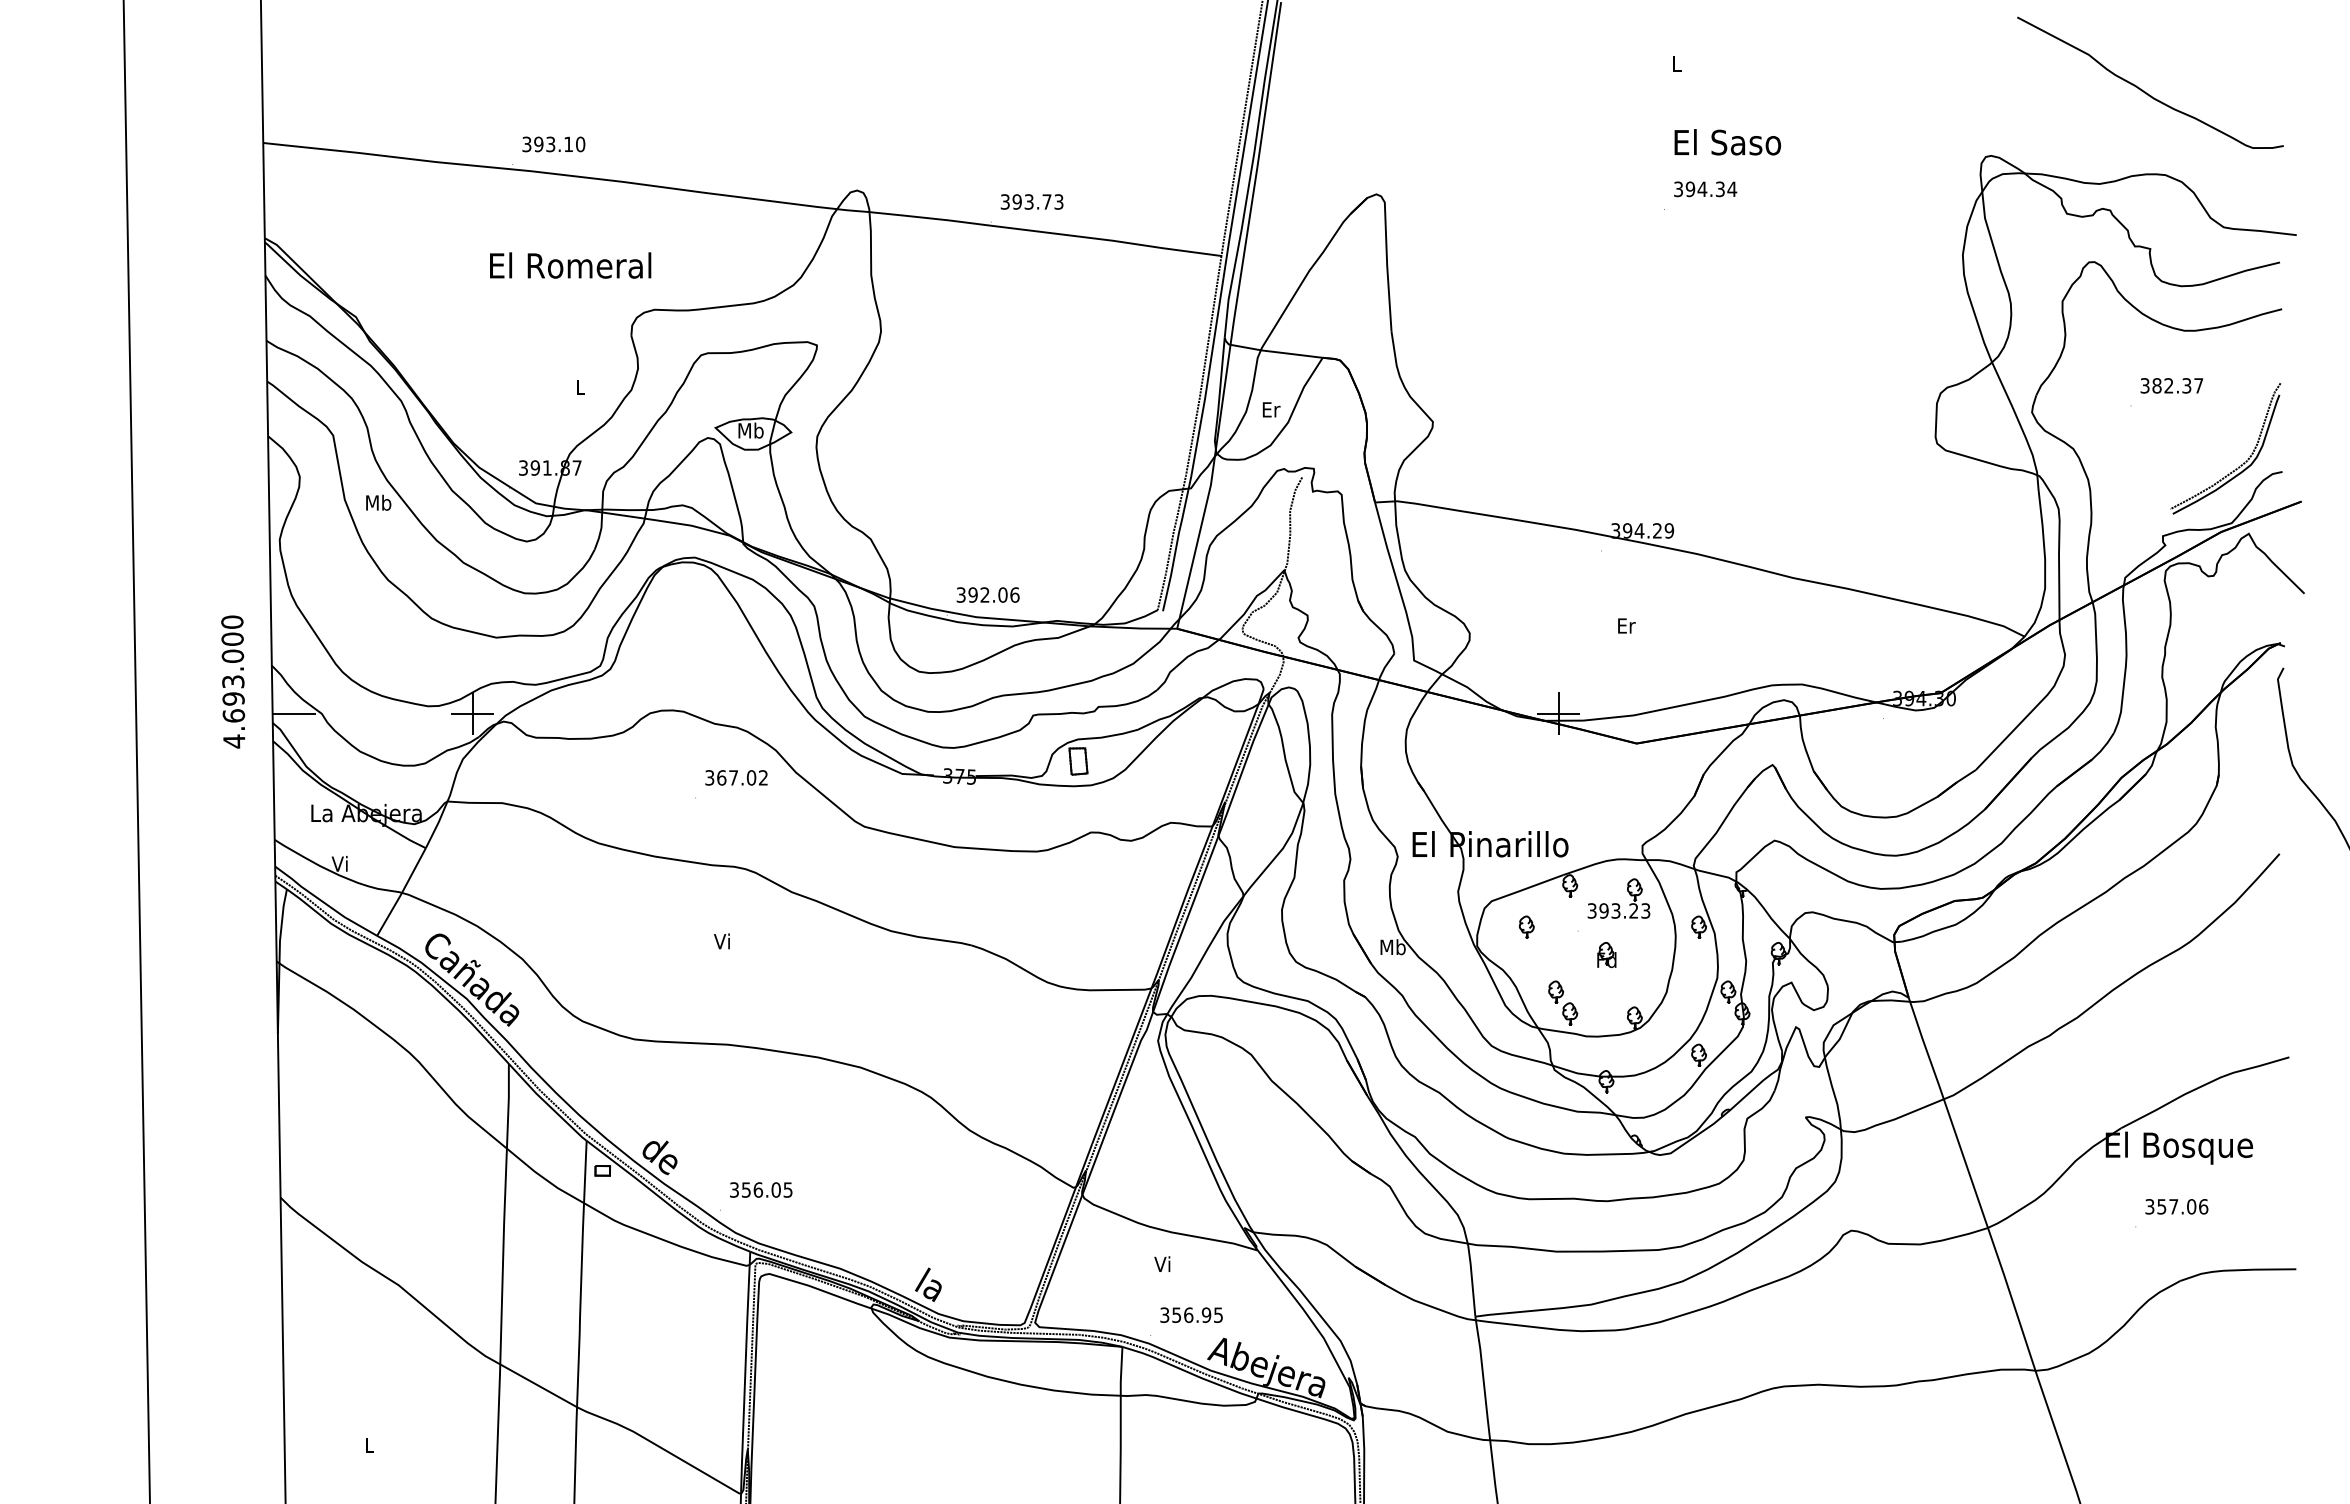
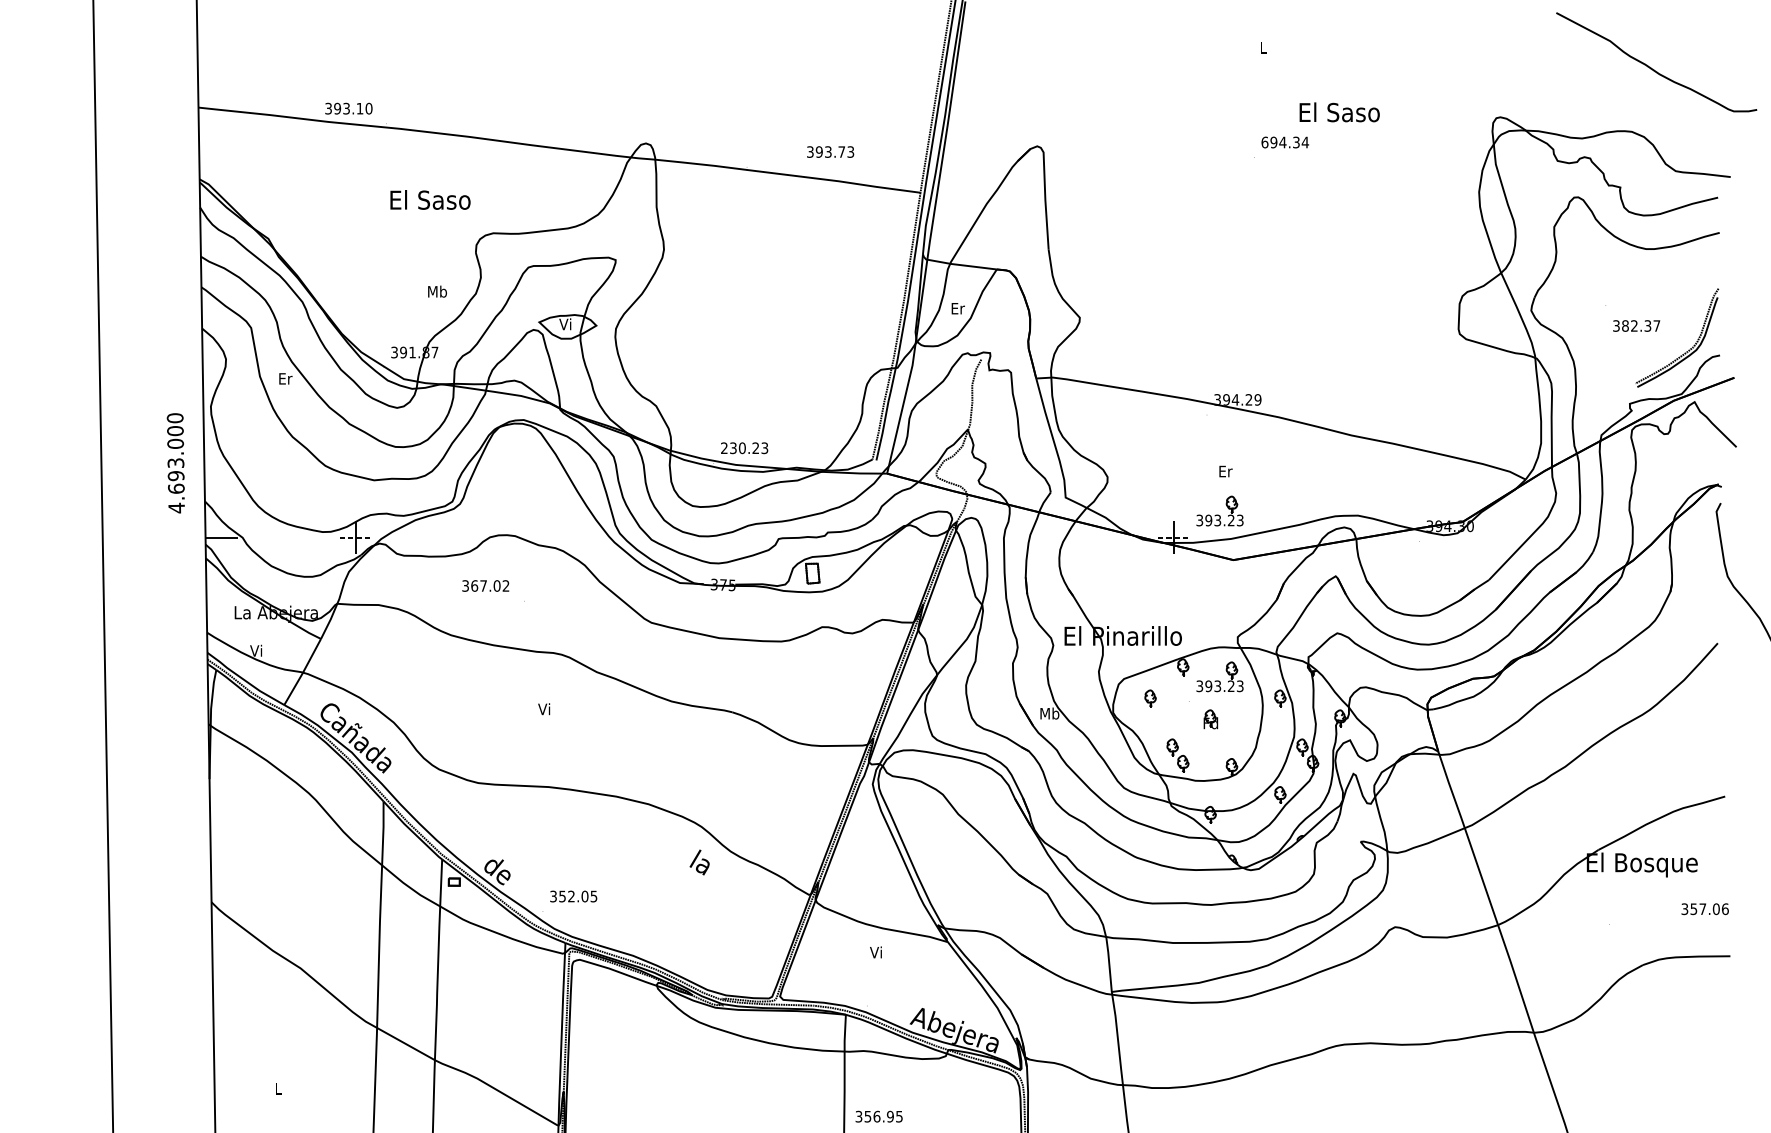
curve: (2145, 91) -> (1652, 68), moved
text: (1727, 142) -> (1339, 112), moved
text: (553, 144) -> (348, 108), moved
text: (1678, 189) -> (1264, 142), 394.34 -> 694.34
text: (1031, 201) -> (830, 151), moved
text: (570, 265) -> (430, 199), El Romeral -> El Saso
text: (2171, 385) -> (1636, 325), moved
text: (580, 387) -> (437, 291), L -> Mb
text: (750, 430) -> (565, 324), Mb -> Vi
text: (378, 502) -> (285, 378), Mb -> Er
text: (987, 594) -> (744, 447), 392.06 -> 230.23
part: (1618, 678) -> (1219, 511), added
text: (233, 681) -> (176, 462), moved
line: (472, 713) -> (356, 537), solid -> dashed
line: (1558, 713) -> (1174, 537), solid -> dashed
text: (736, 777) -> (485, 585), moved
text: (758, 1189) -> (571, 896), 356.05 -> 352.05
text: (2176, 1206) -> (1704, 908), moved
text: (928, 1284) -> (699, 862), moved
text: (1191, 1314) -> (879, 1116), moved

